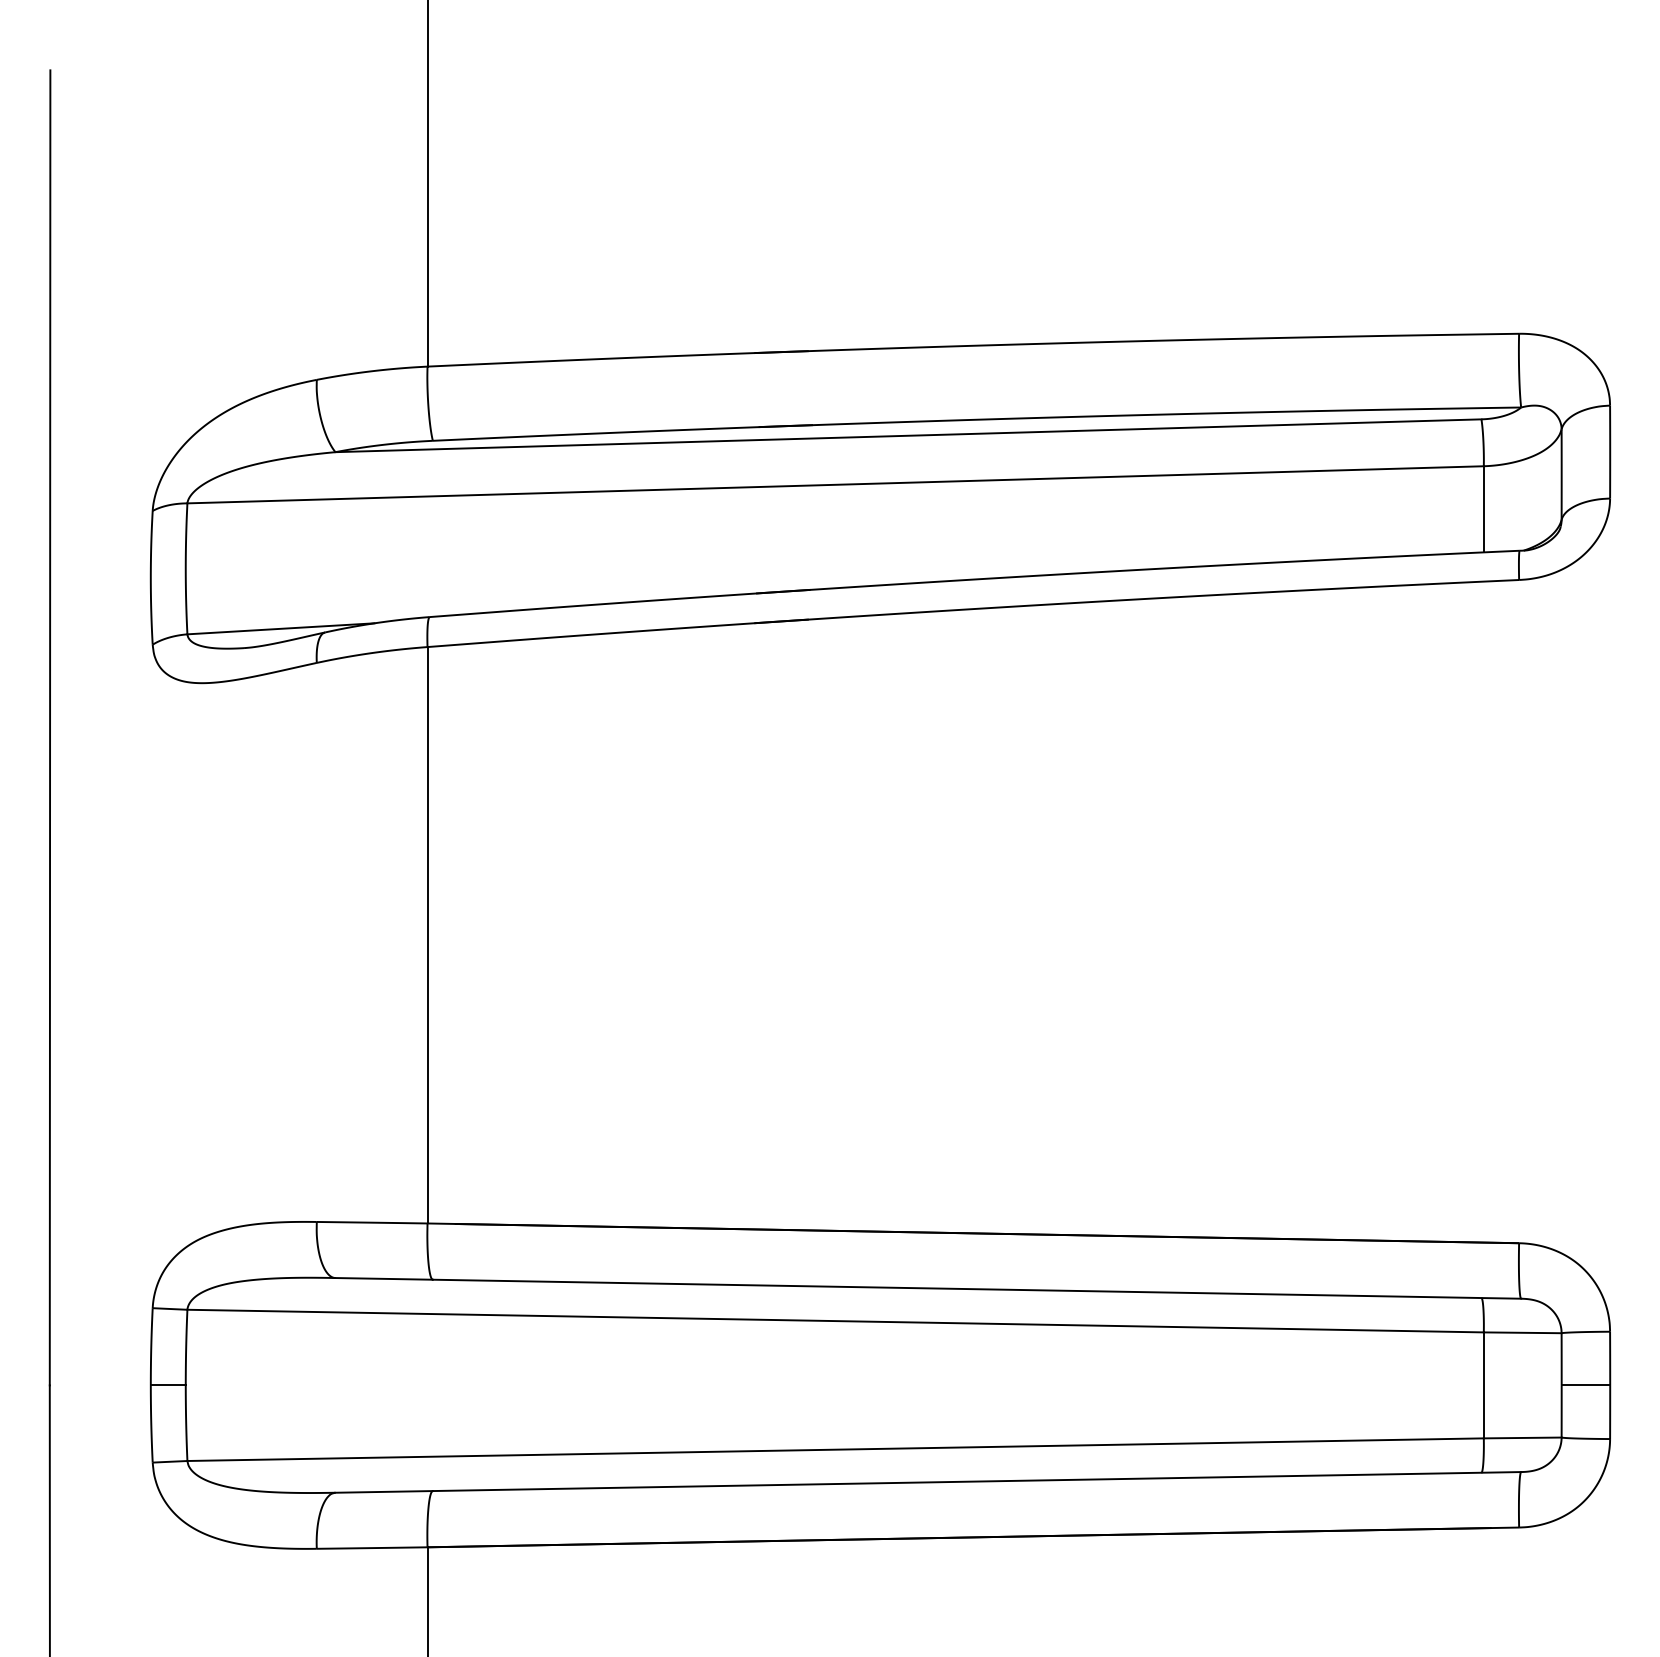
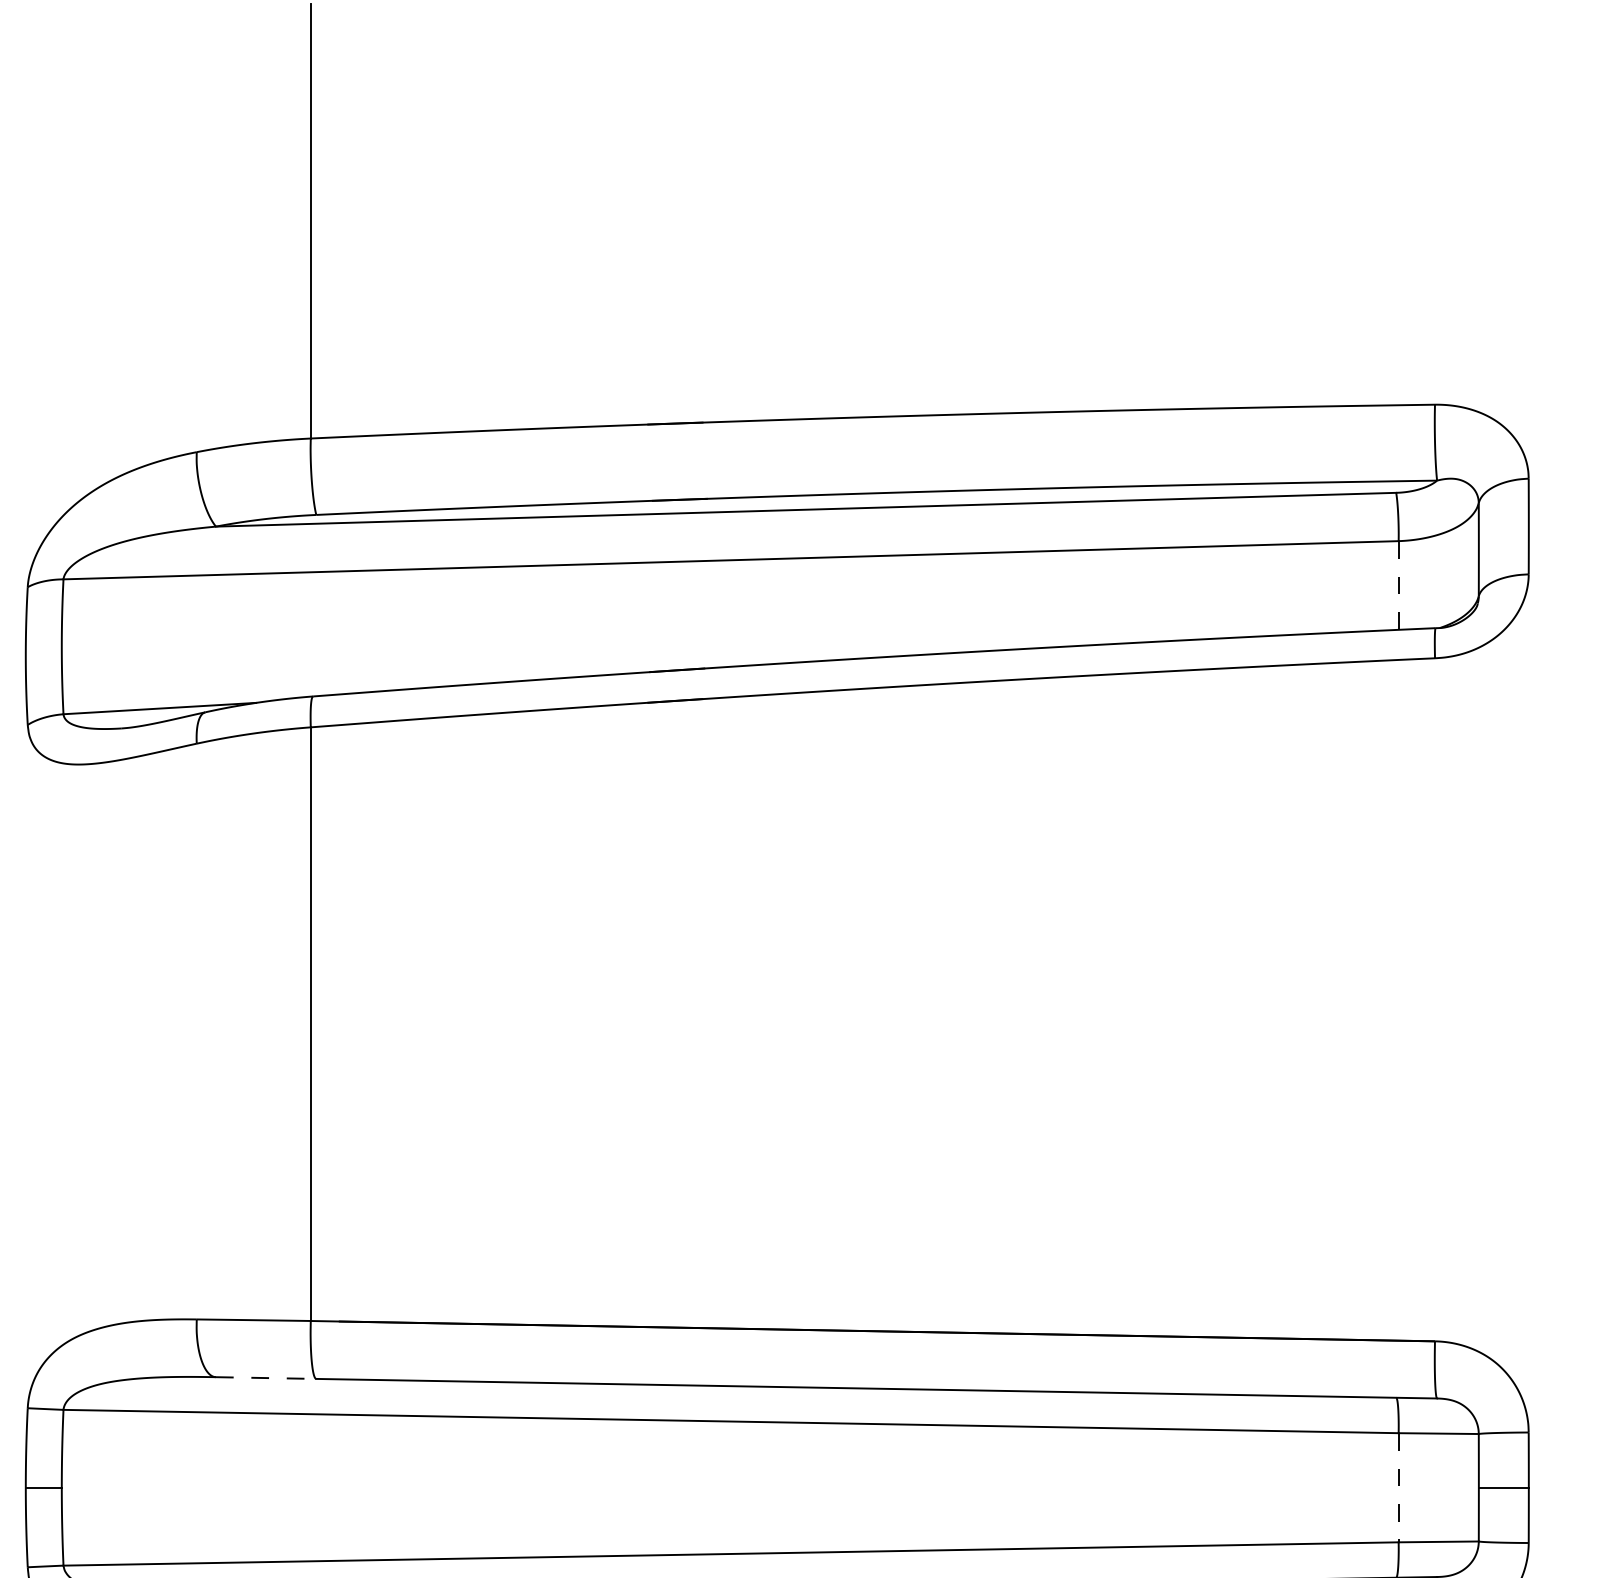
line: (1483, 509) -> (1398, 585), solid -> dashed
line: (384, 1278) -> (266, 1377), solid -> dashed
line: (1483, 1385) -> (1398, 1487), solid -> dashed

